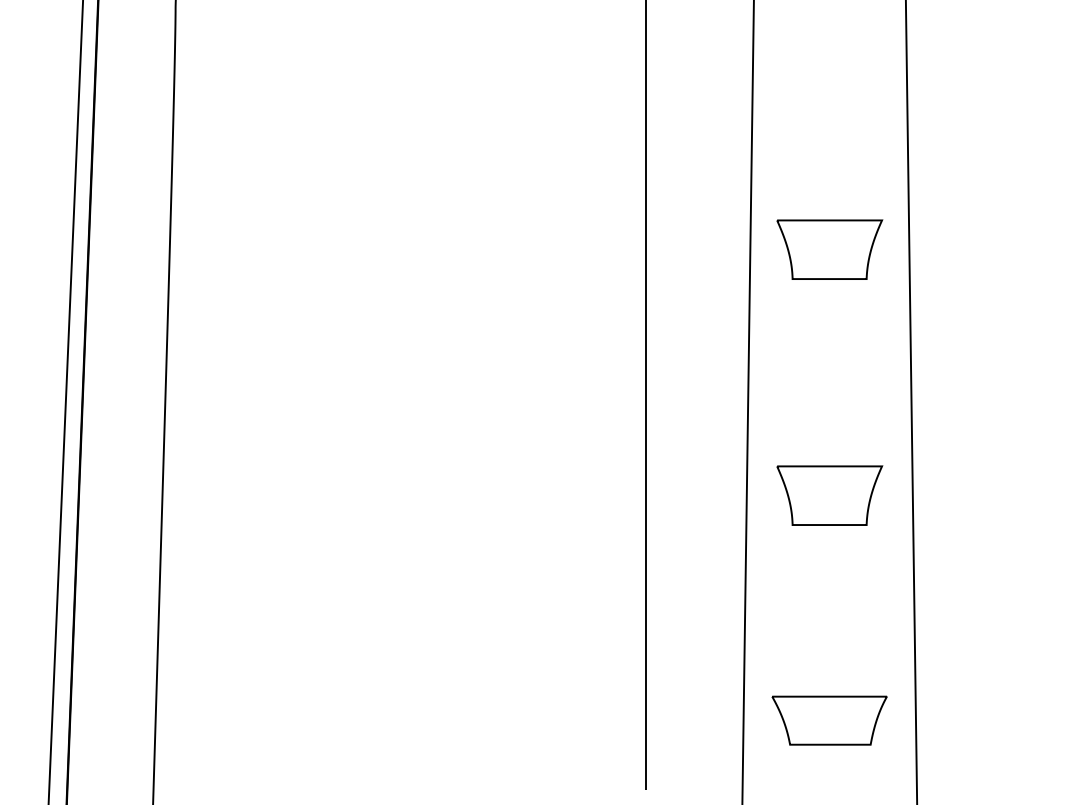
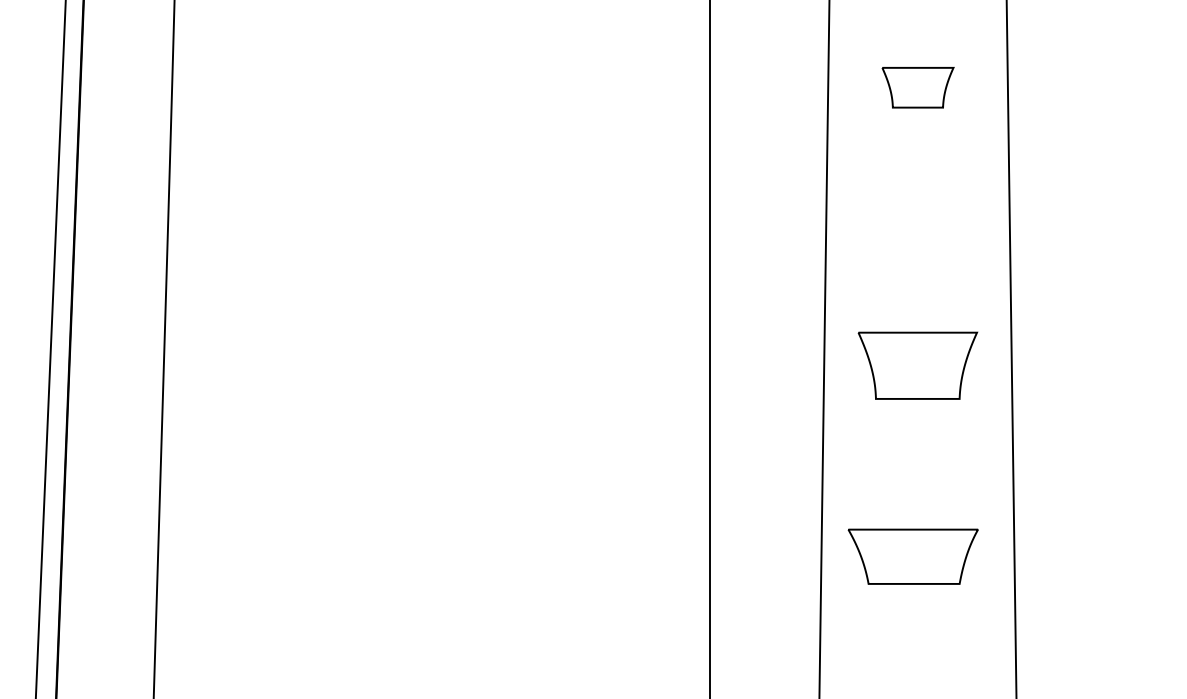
part: (829, 249) -> (917, 87), size x0.6
part: (829, 720) -> (913, 556), moved

